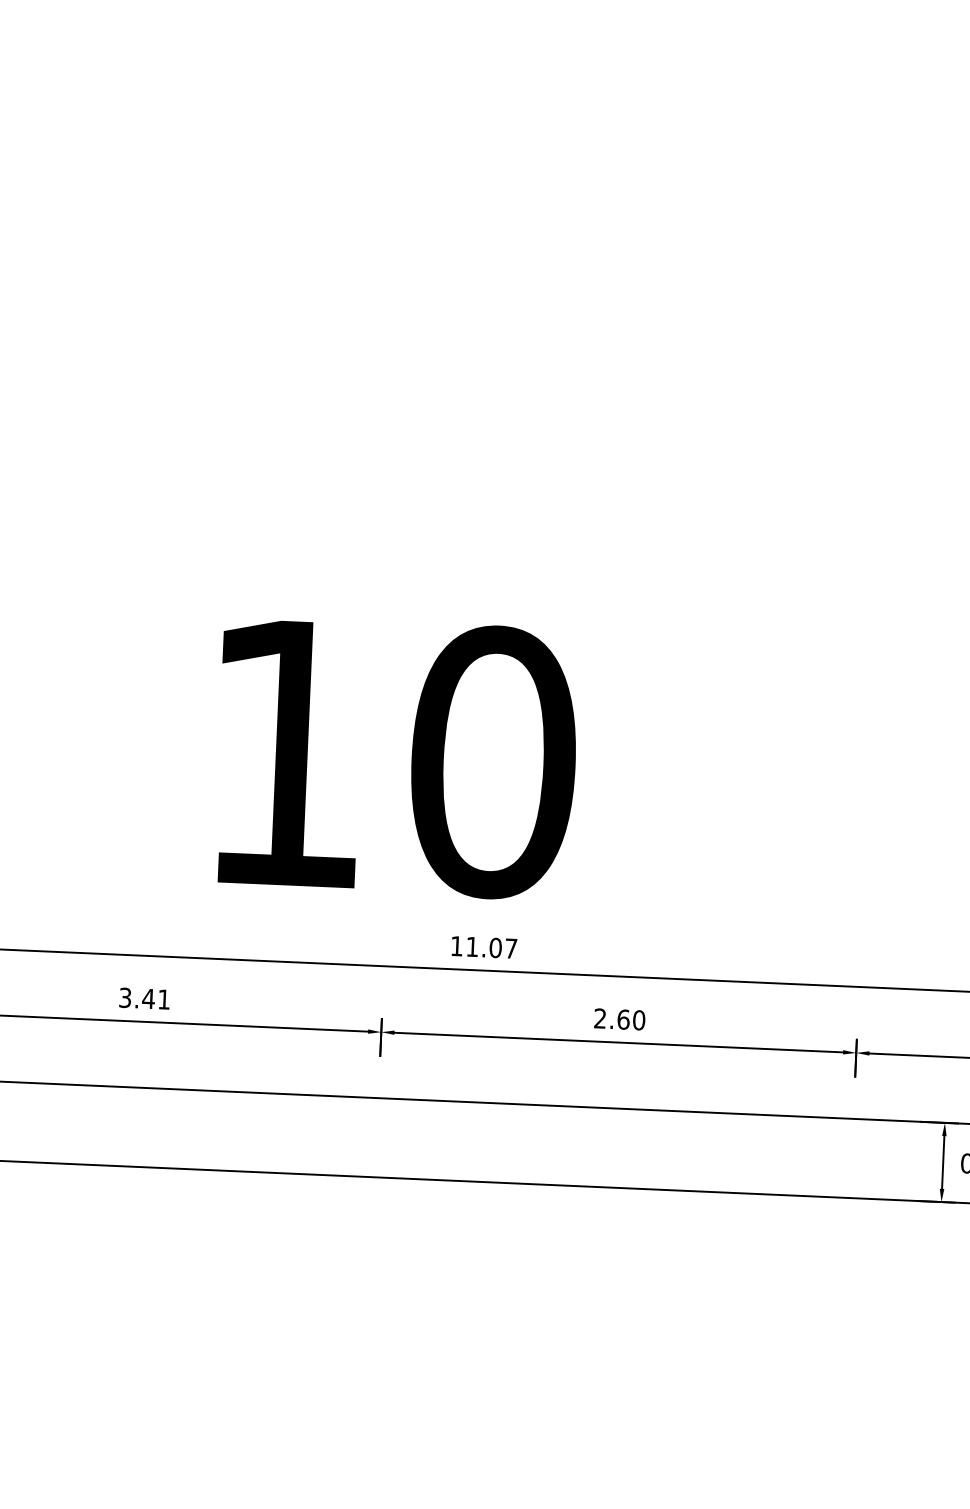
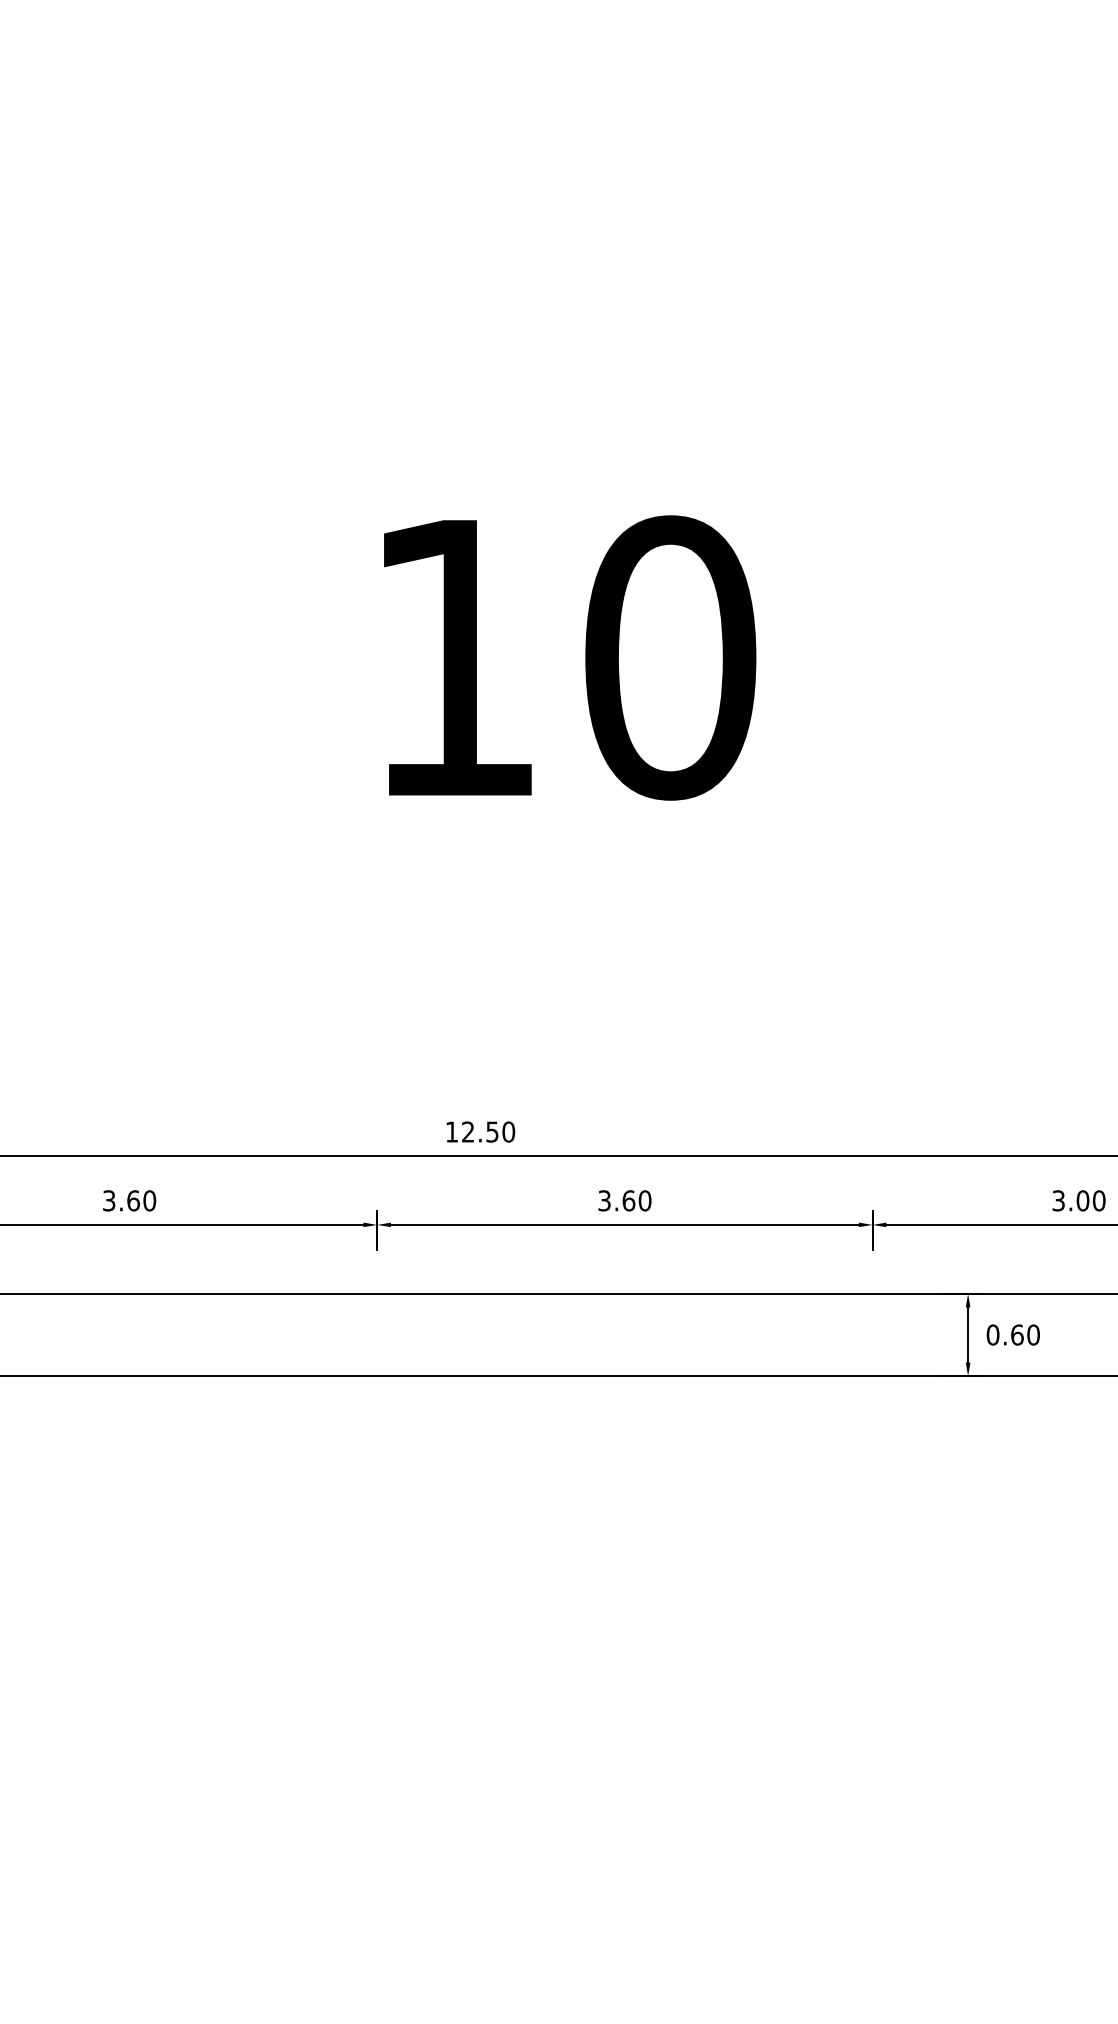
text: (397, 757) -> (570, 657), moved
text: (491, 947) -> (488, 1131), 11.07 -> 12.50
text: (156, 998) -> (141, 1200), 3.41 -> 3.60
text: (600, 1018) -> (604, 1200), 2.60 -> 3.60

